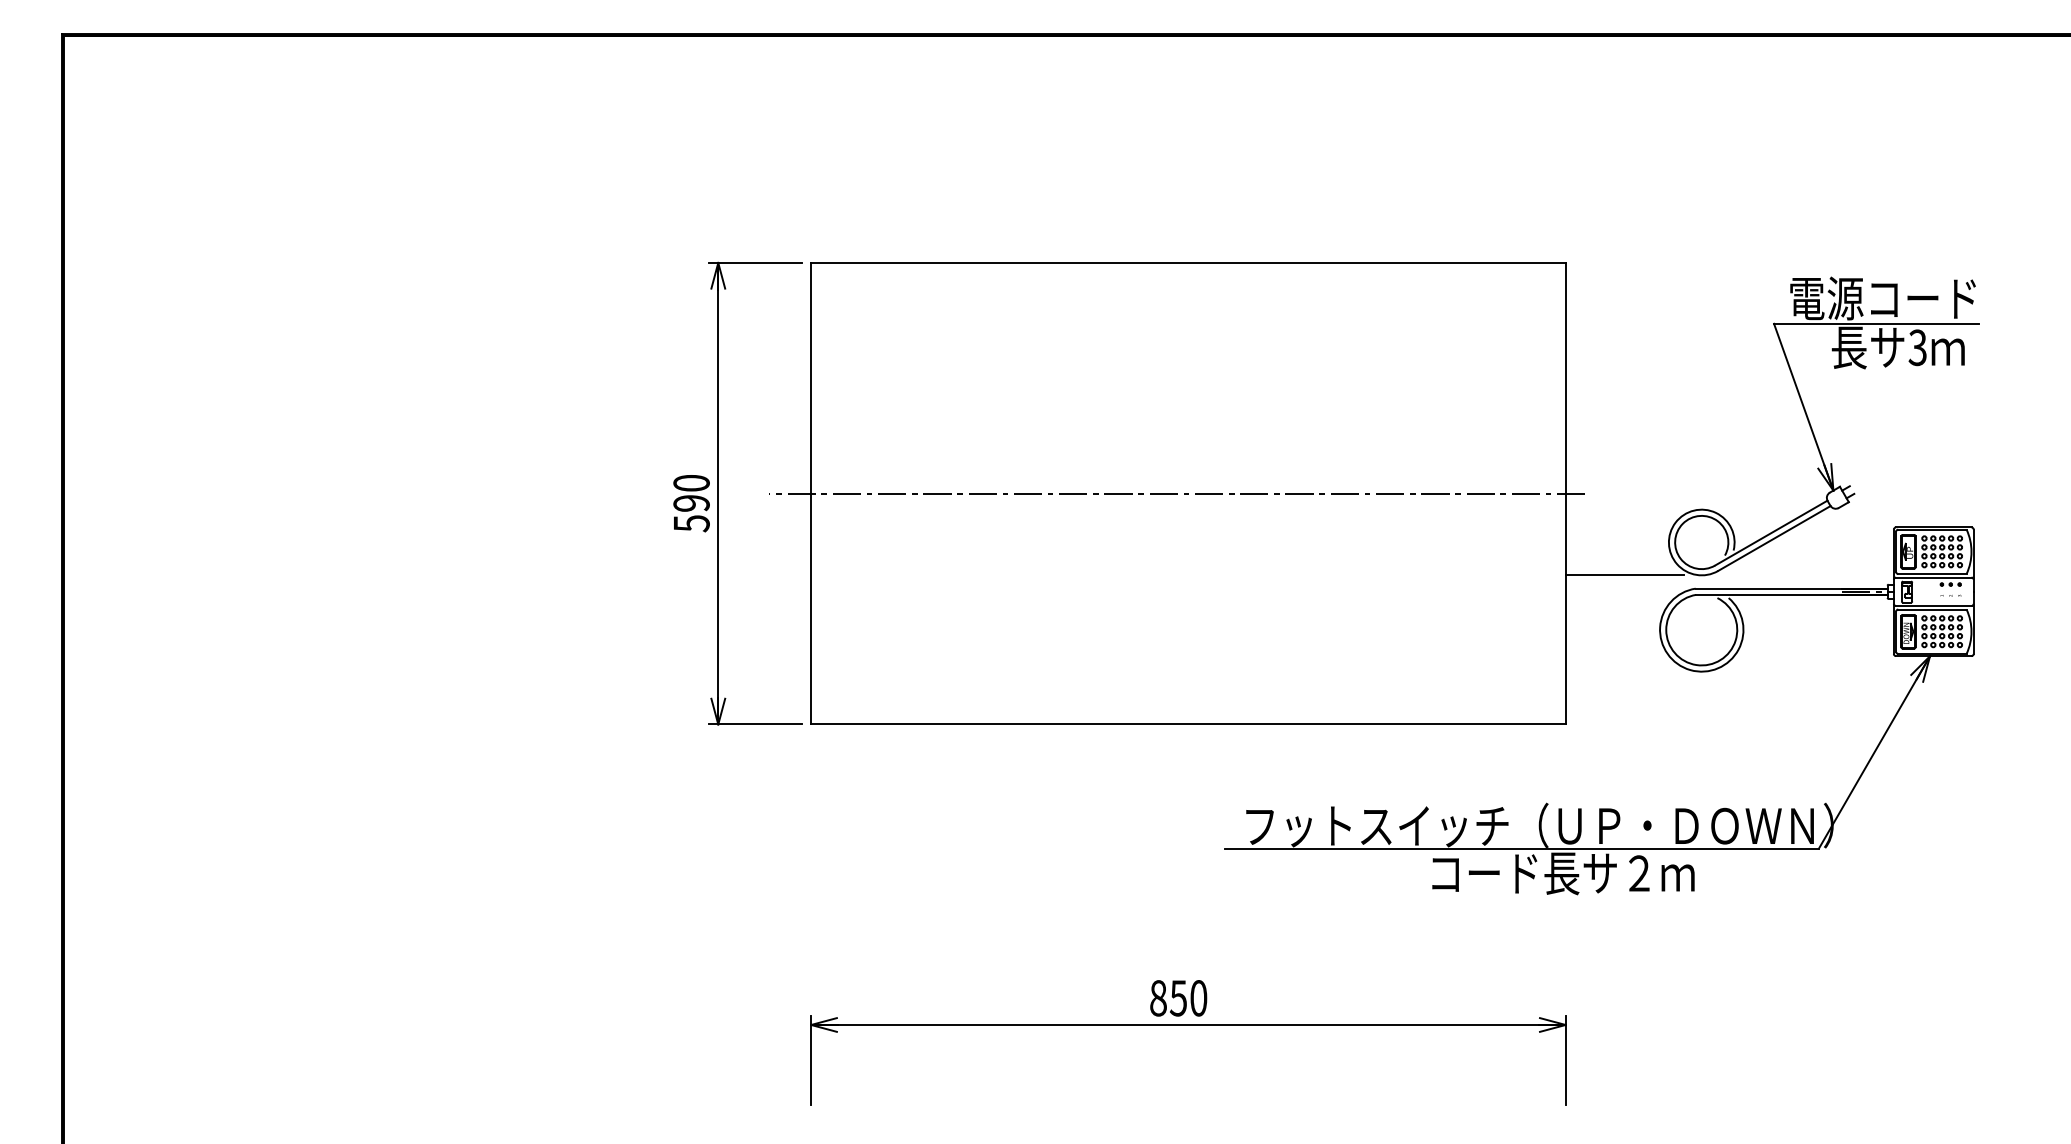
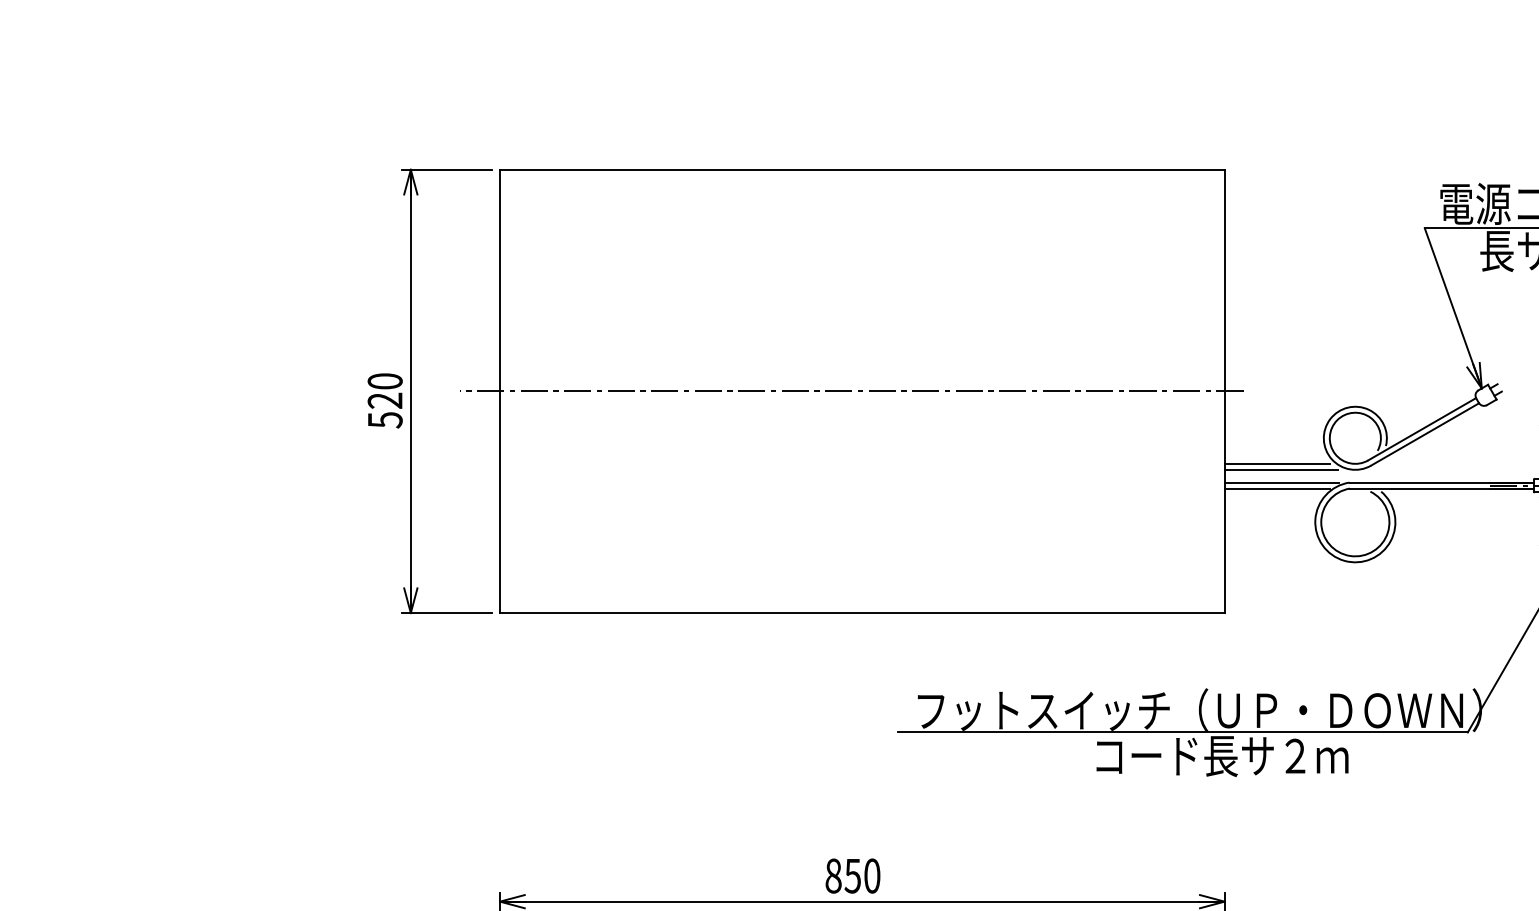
text: (691, 503) -> (385, 400), 590 -> 520
line: (1620, 569) -> (1277, 464), added
line: (1624, 588) -> (1281, 482), added
line: (1620, 594) -> (1277, 488), added

